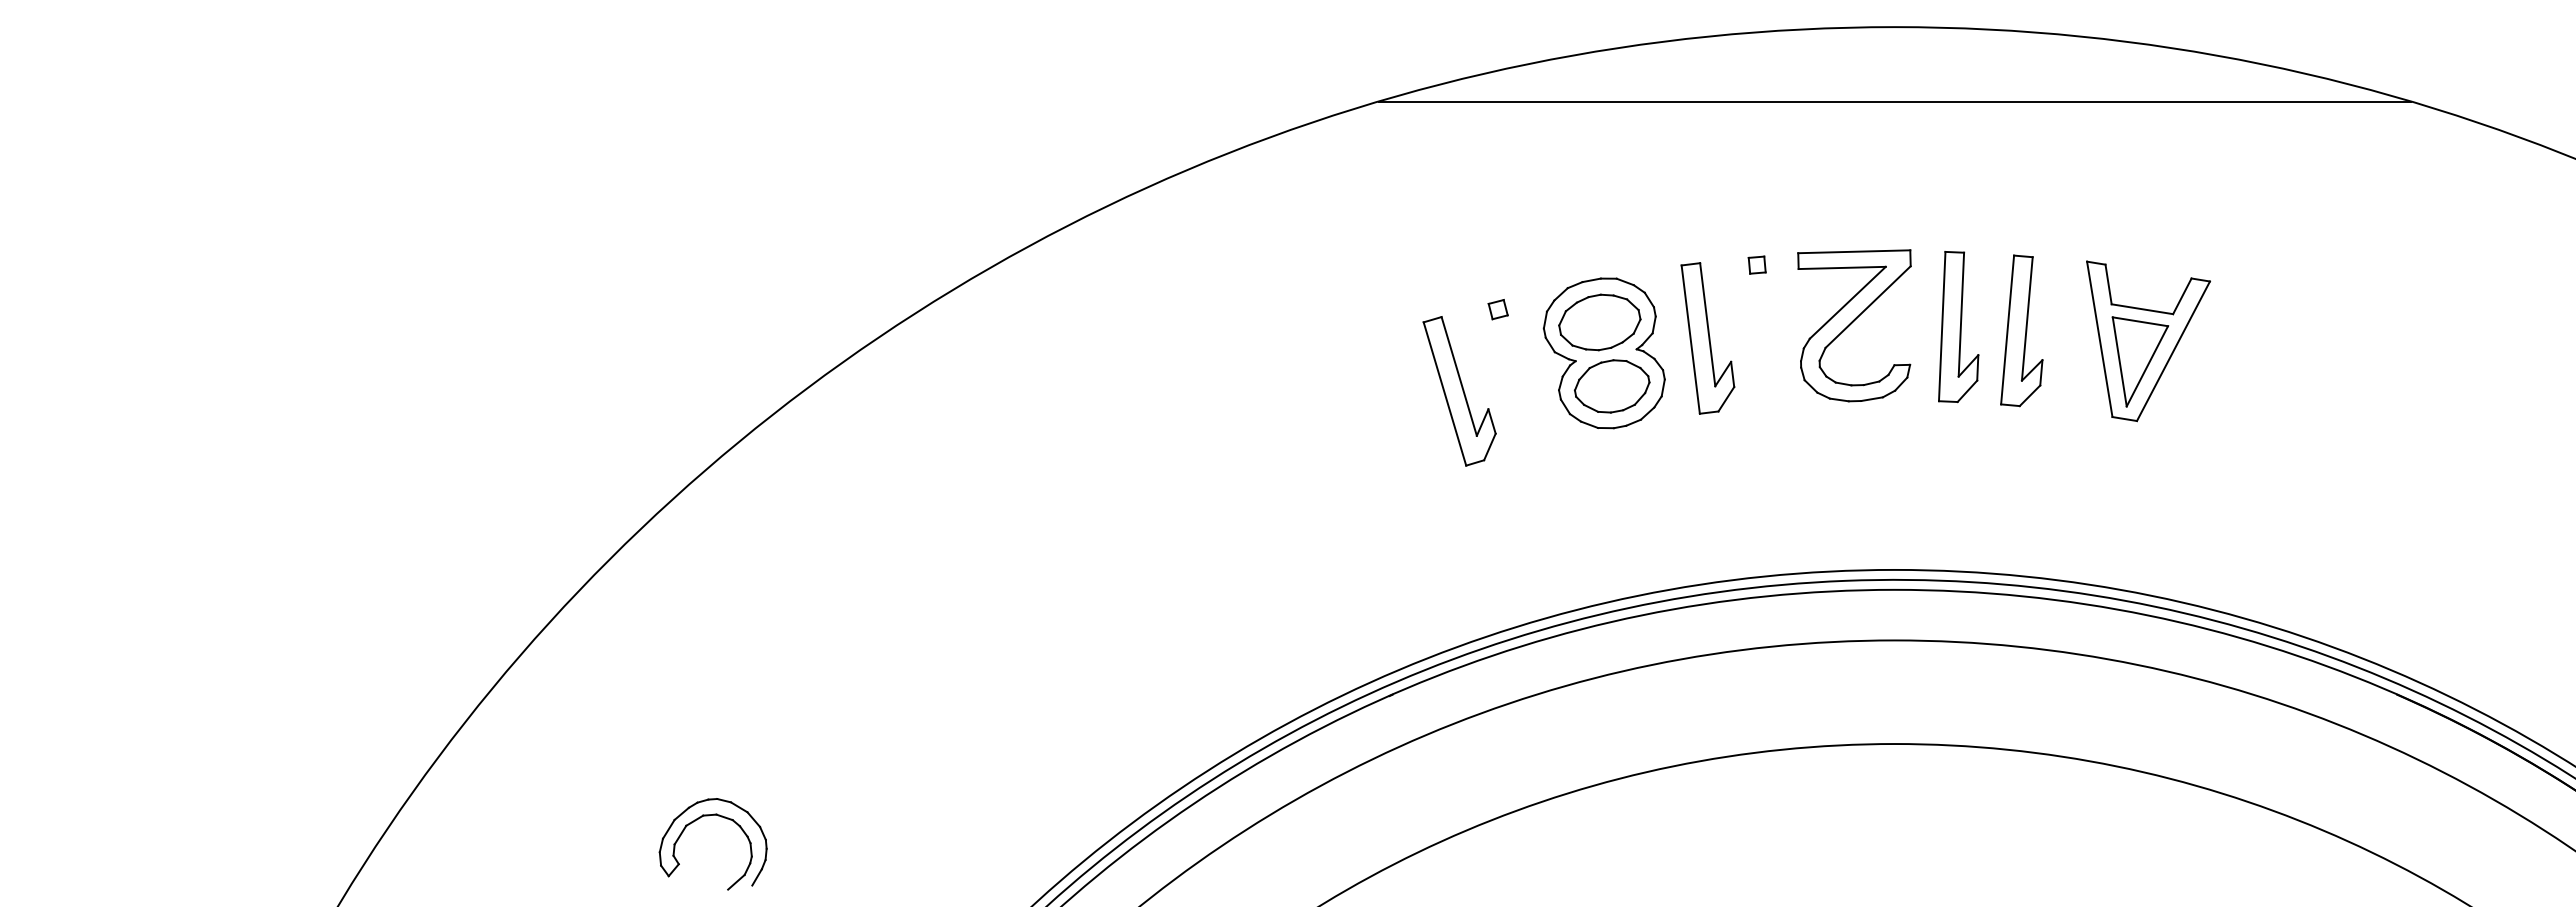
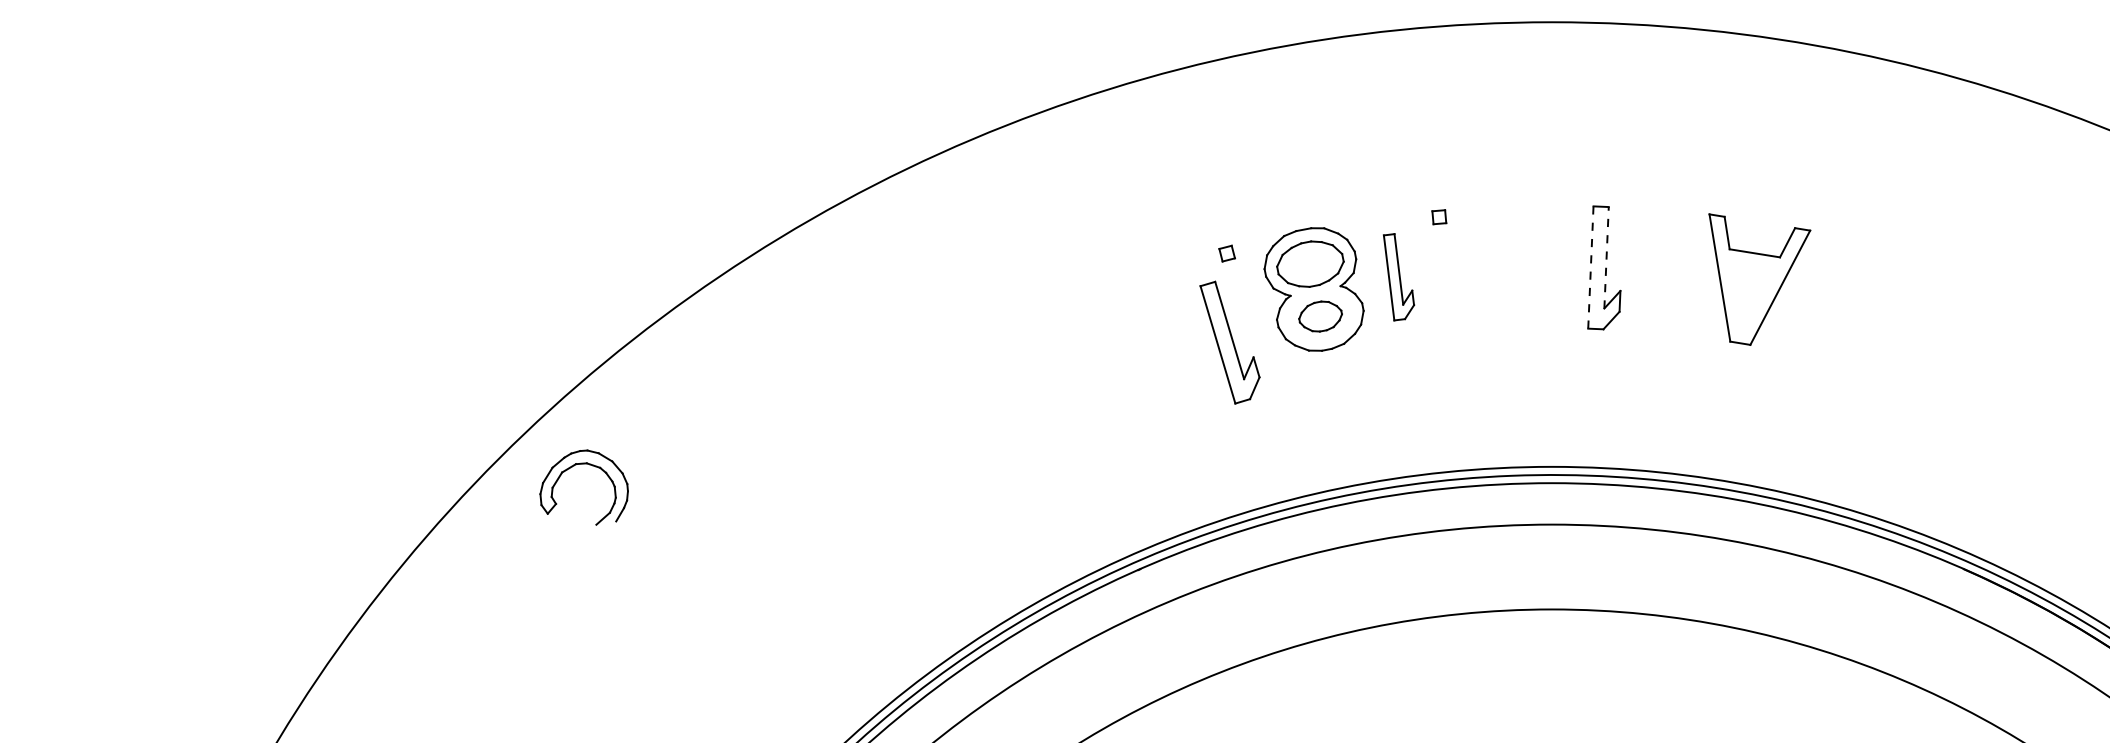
line: (1894, 101) -> (1551, 83), removed
line: (1961, 314) -> (1606, 257), solid -> dashed
part: (1854, 325) -> (1519, 266), removed
line: (1942, 326) -> (1591, 267), solid -> dashed
part: (2021, 330) -> (1655, 270), removed
part: (1707, 338) -> (1398, 277), size x0.7
part: (2140, 361) -> (1753, 296), removed
part: (1612, 386) -> (1320, 316), size x0.7
part: (1459, 391) -> (1229, 342), moved
part: (708, 816) -> (580, 464), moved

